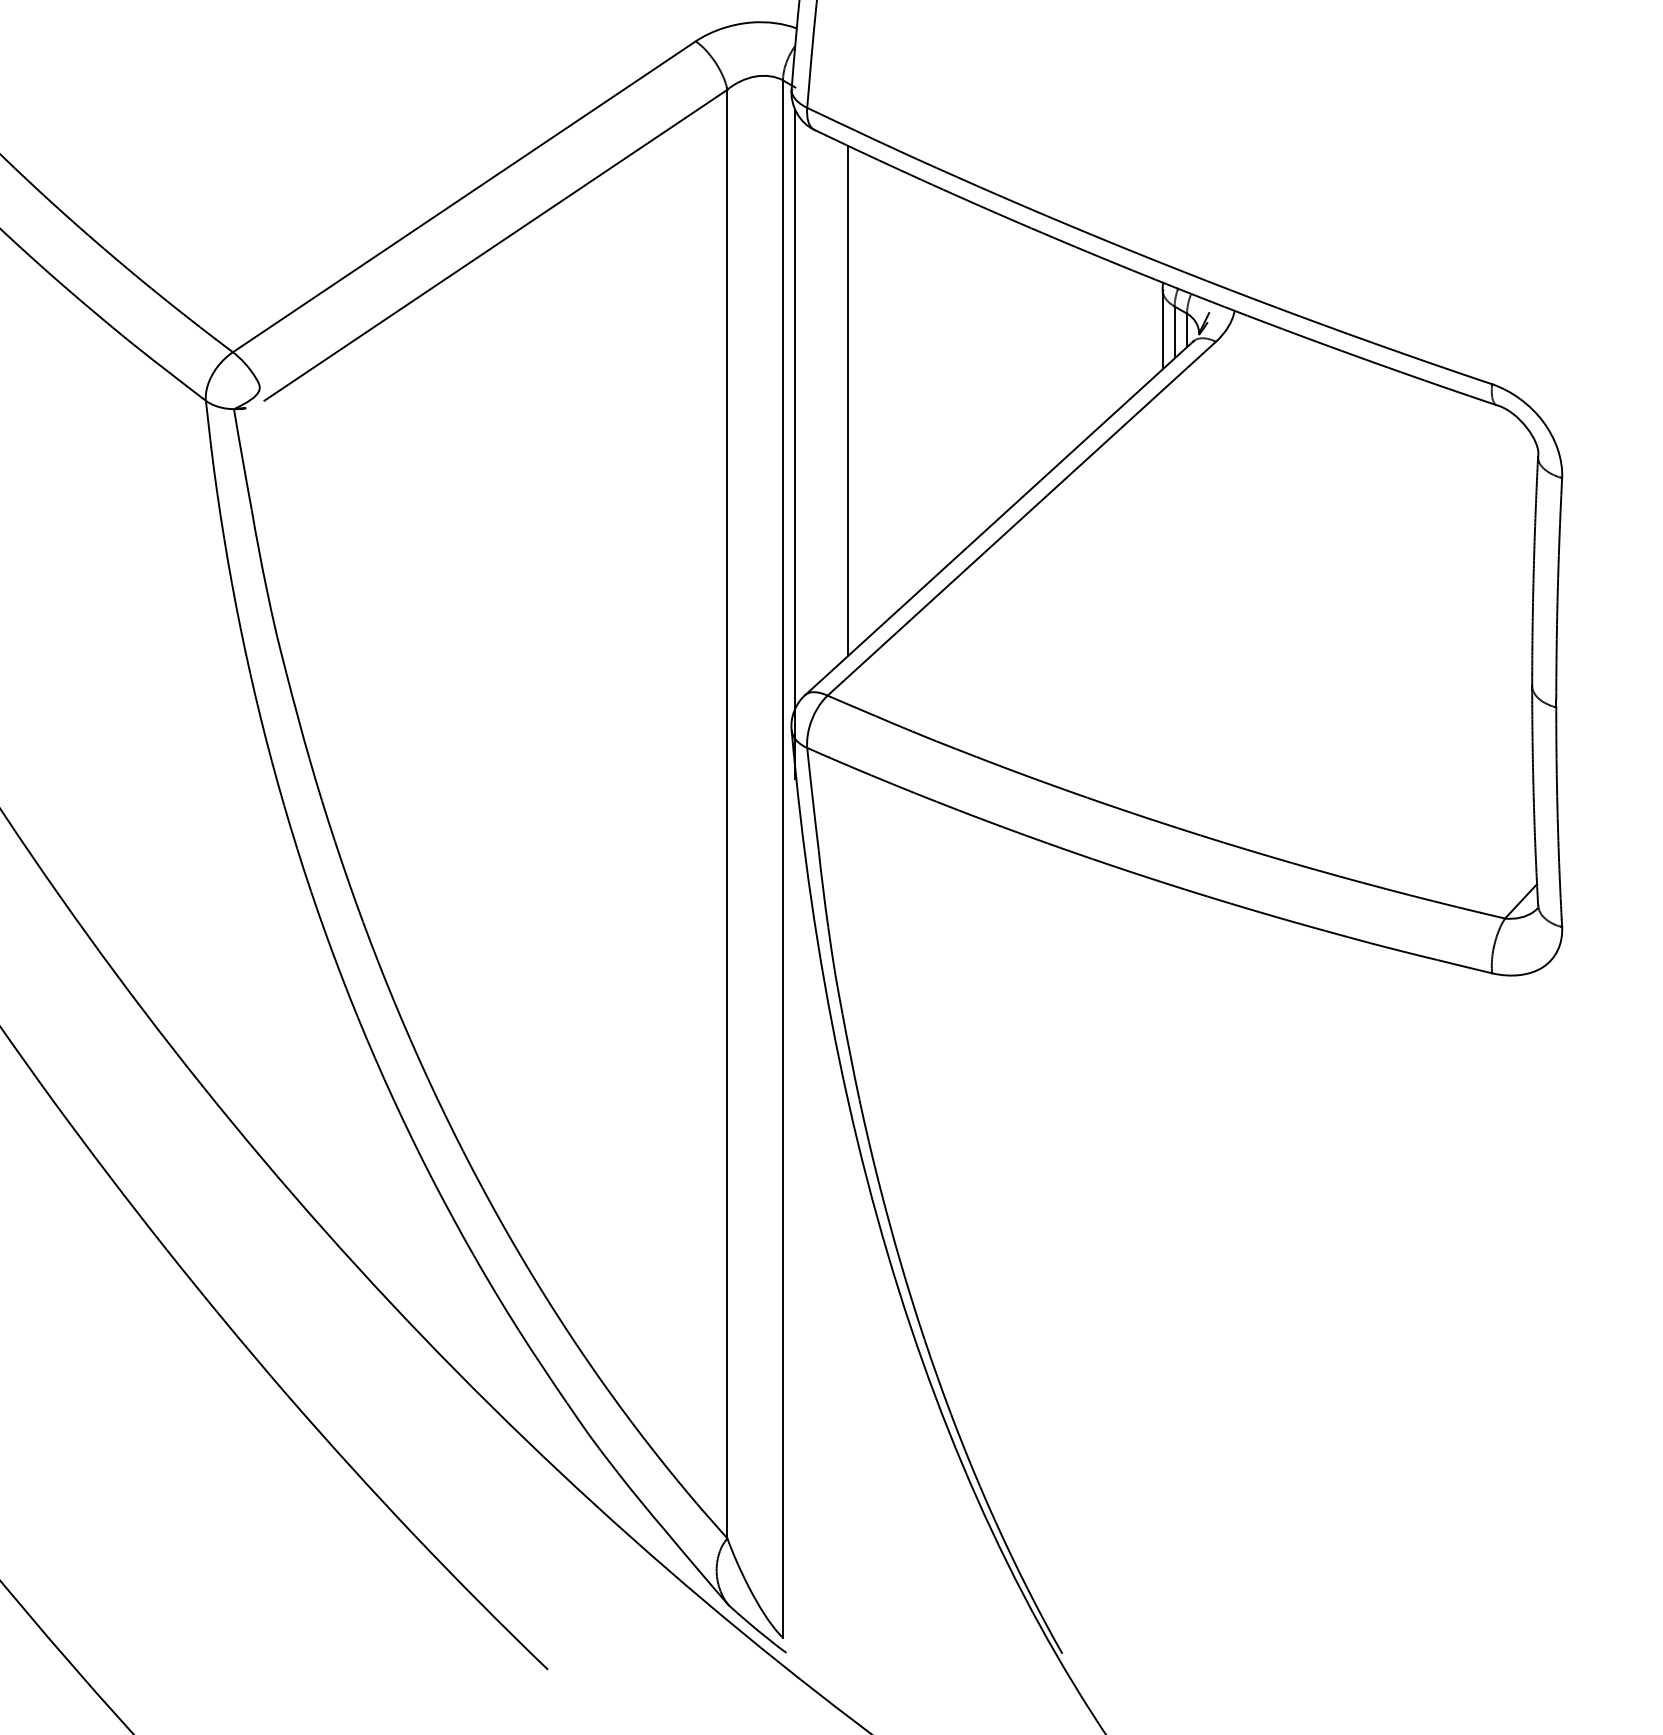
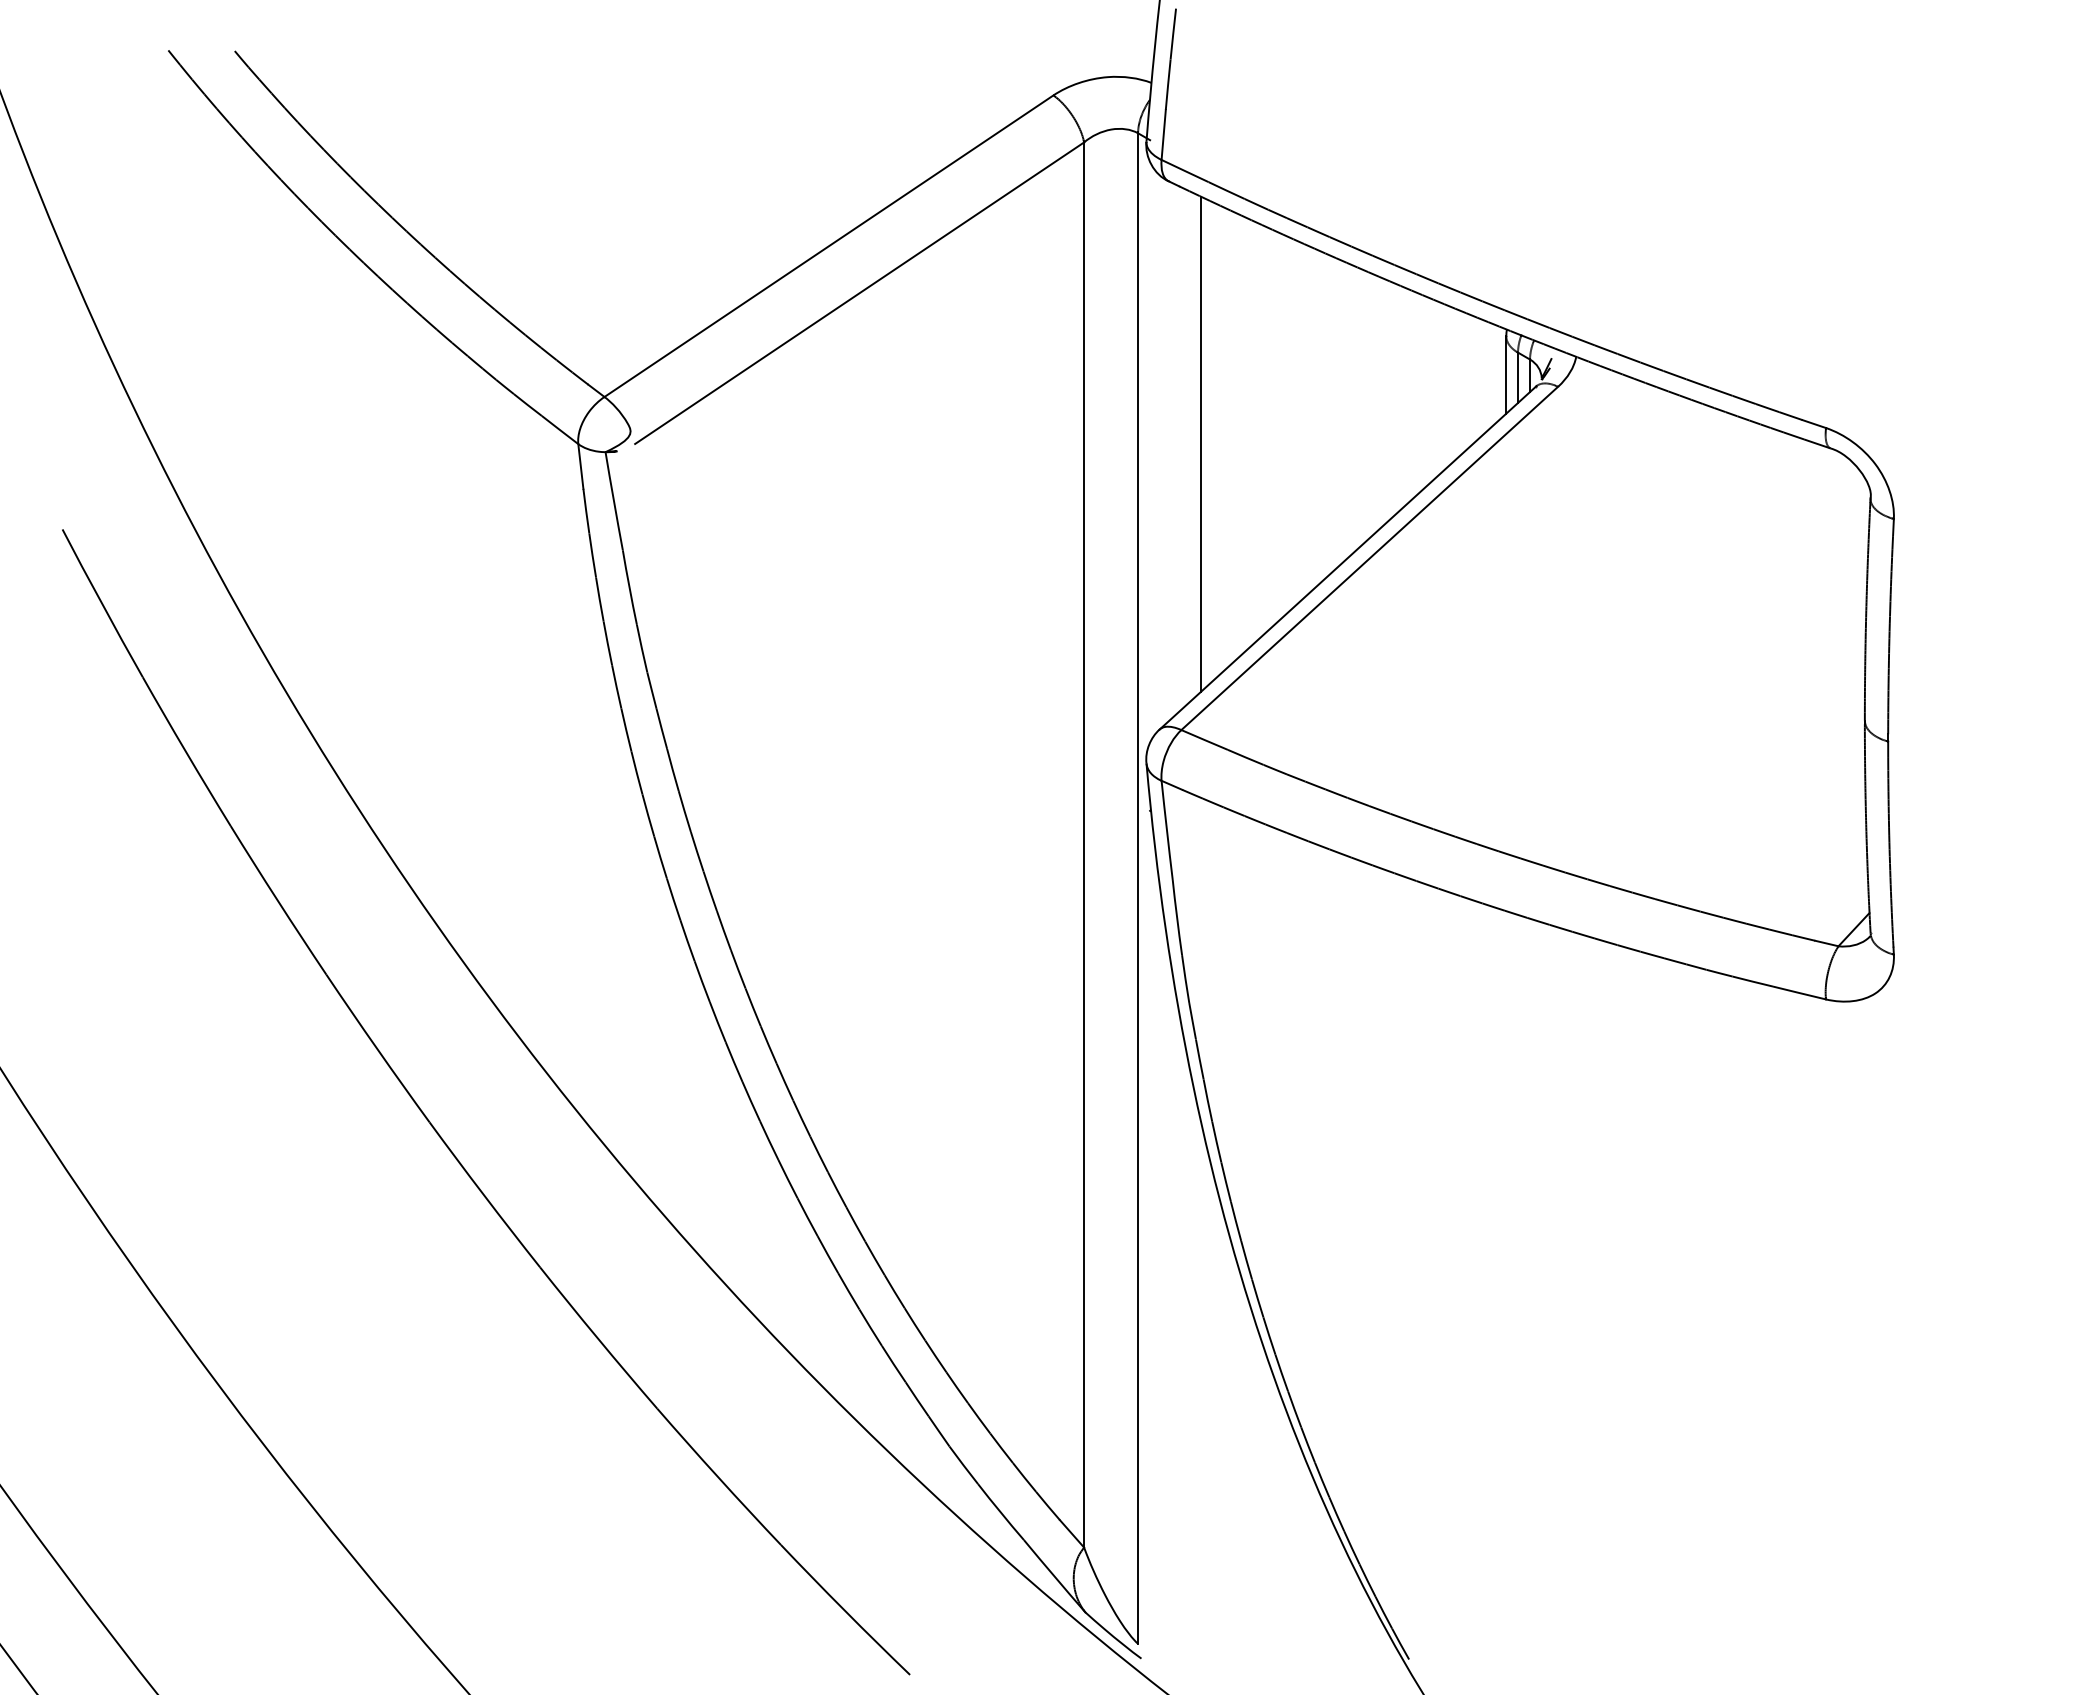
line: (795, 444) -> (1150, 486), removed

